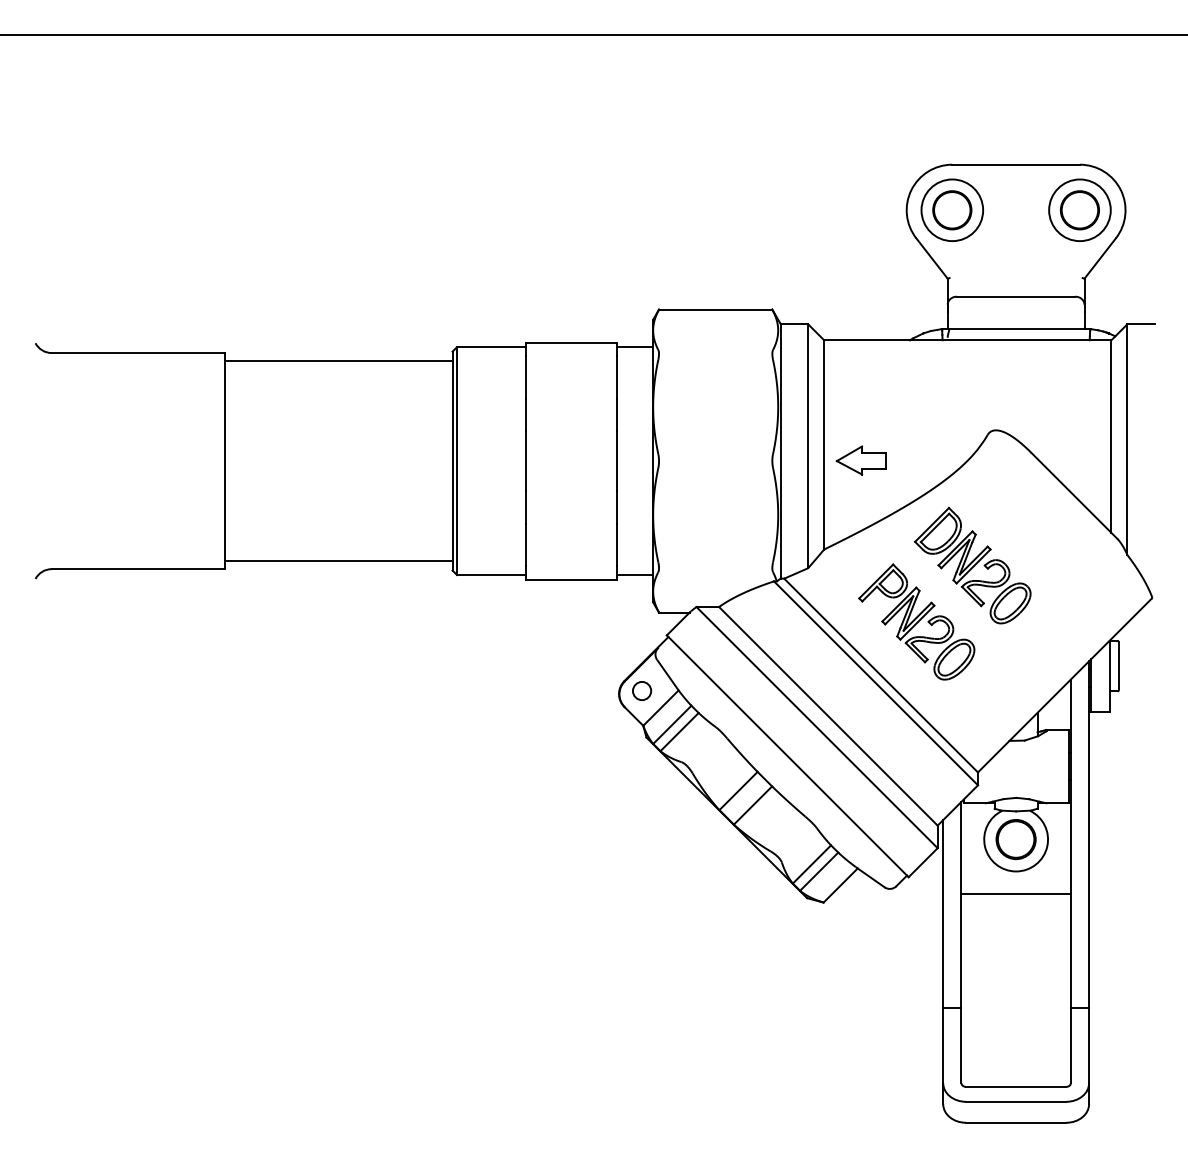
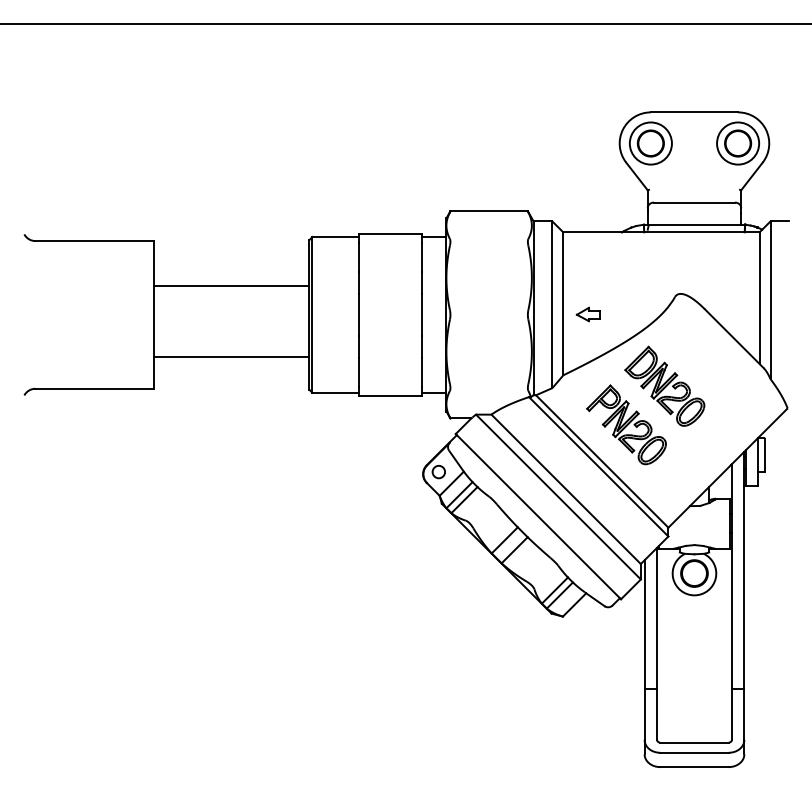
line: (338, 360) -> (231, 286), moved
part: (861, 460) -> (588, 314), size x0.7
line: (338, 561) -> (231, 357), moved
line: (1016, 893) -> (694, 610), removed

